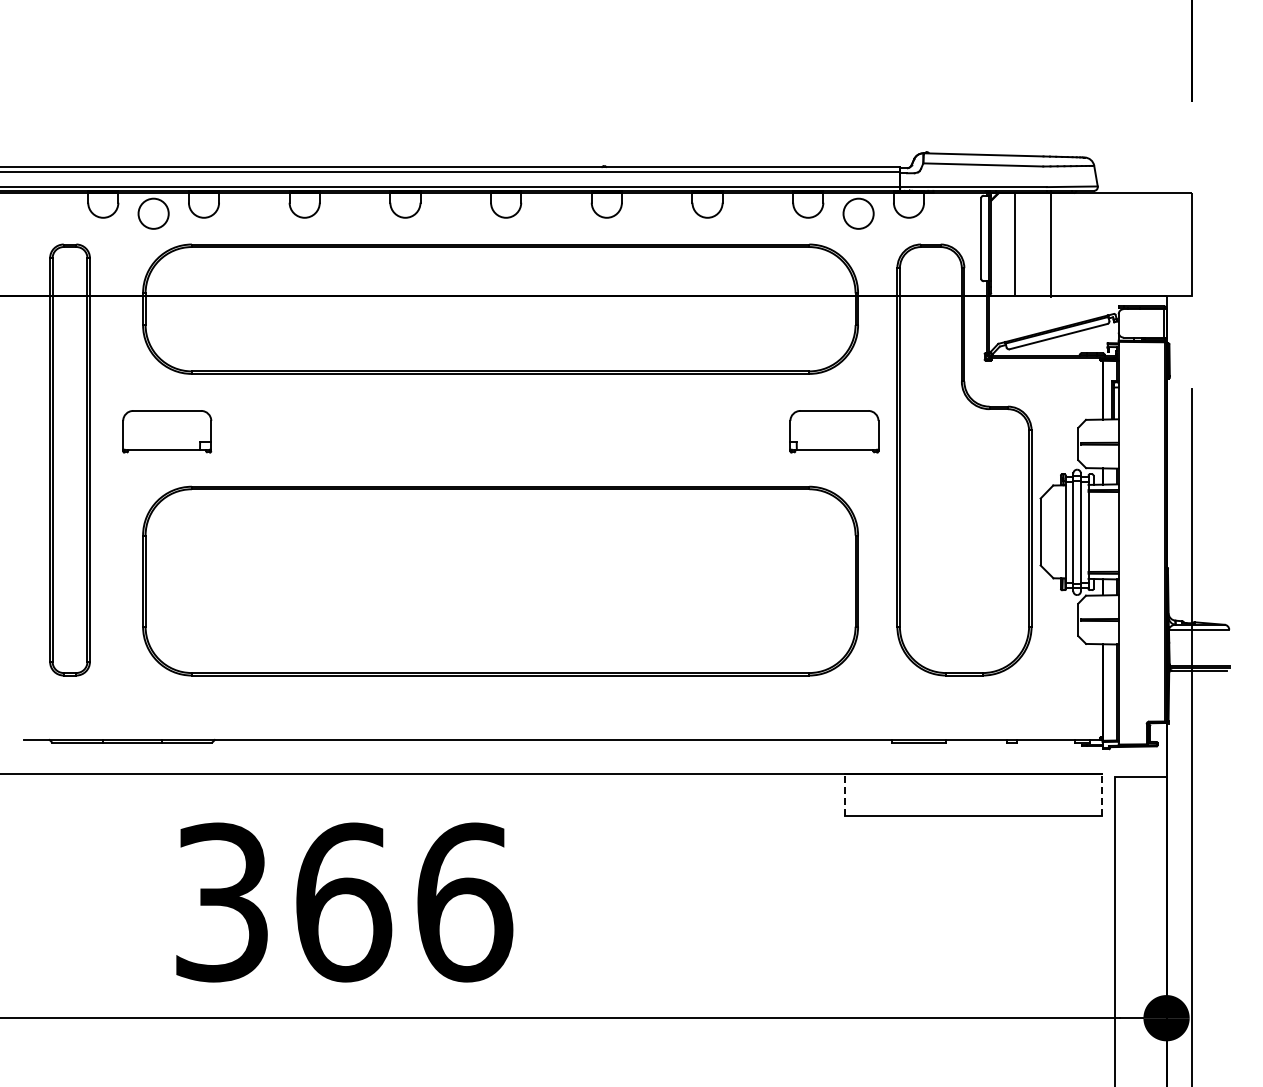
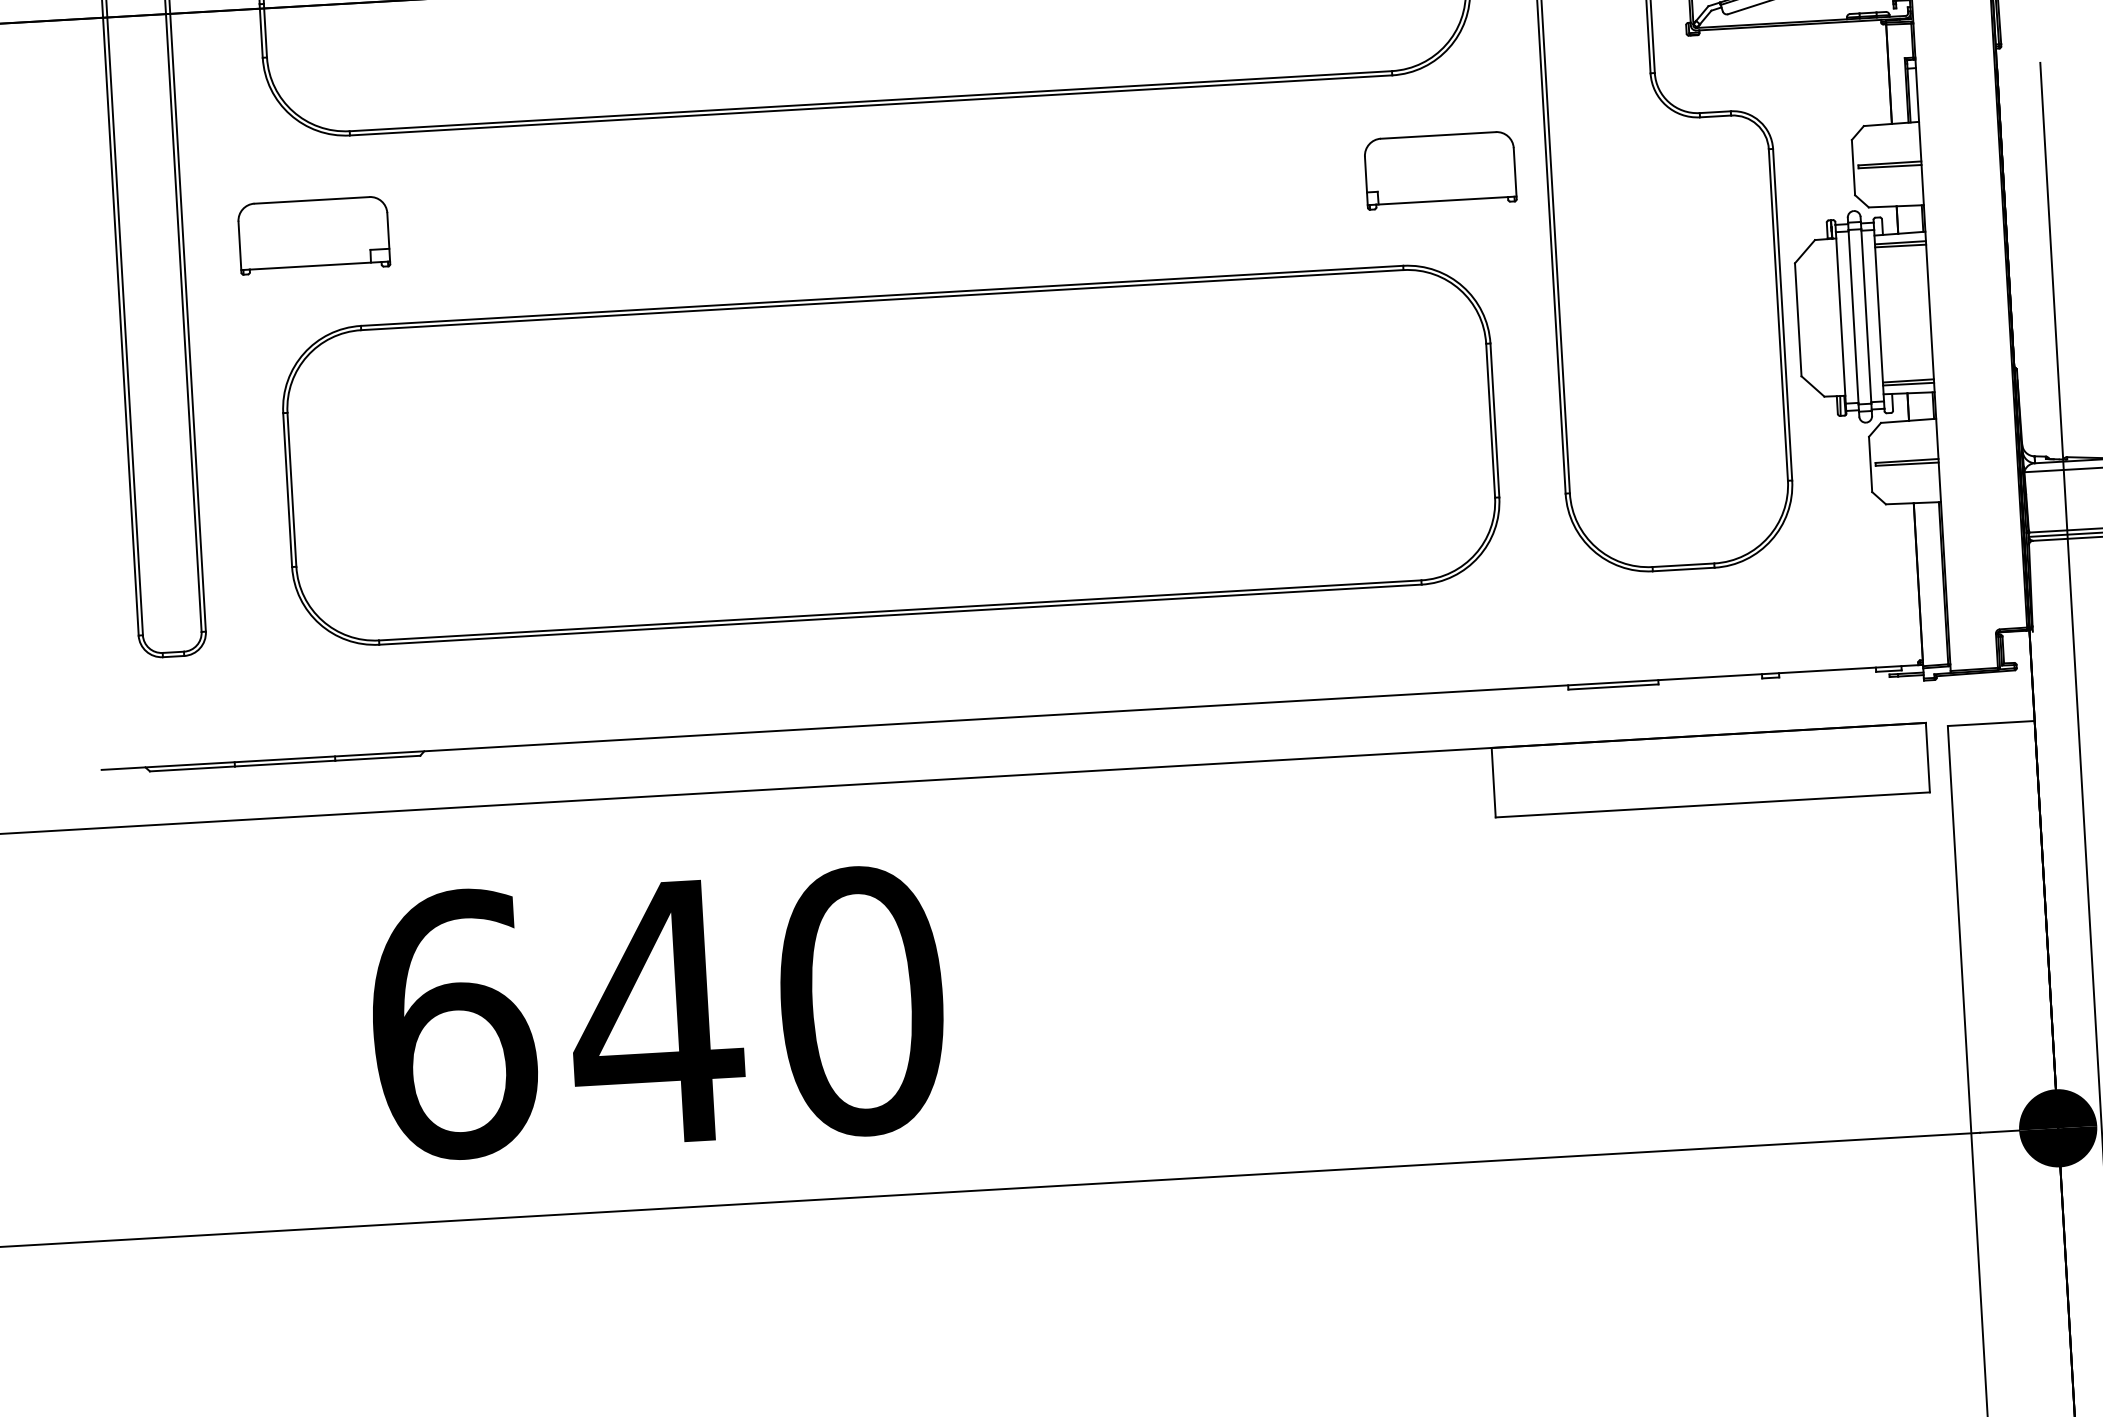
line: (845, 794) -> (1494, 781), dashed -> solid
line: (1102, 794) -> (1928, 756), dashed -> solid
text: (344, 902) -> (659, 1013), 366 -> 640

